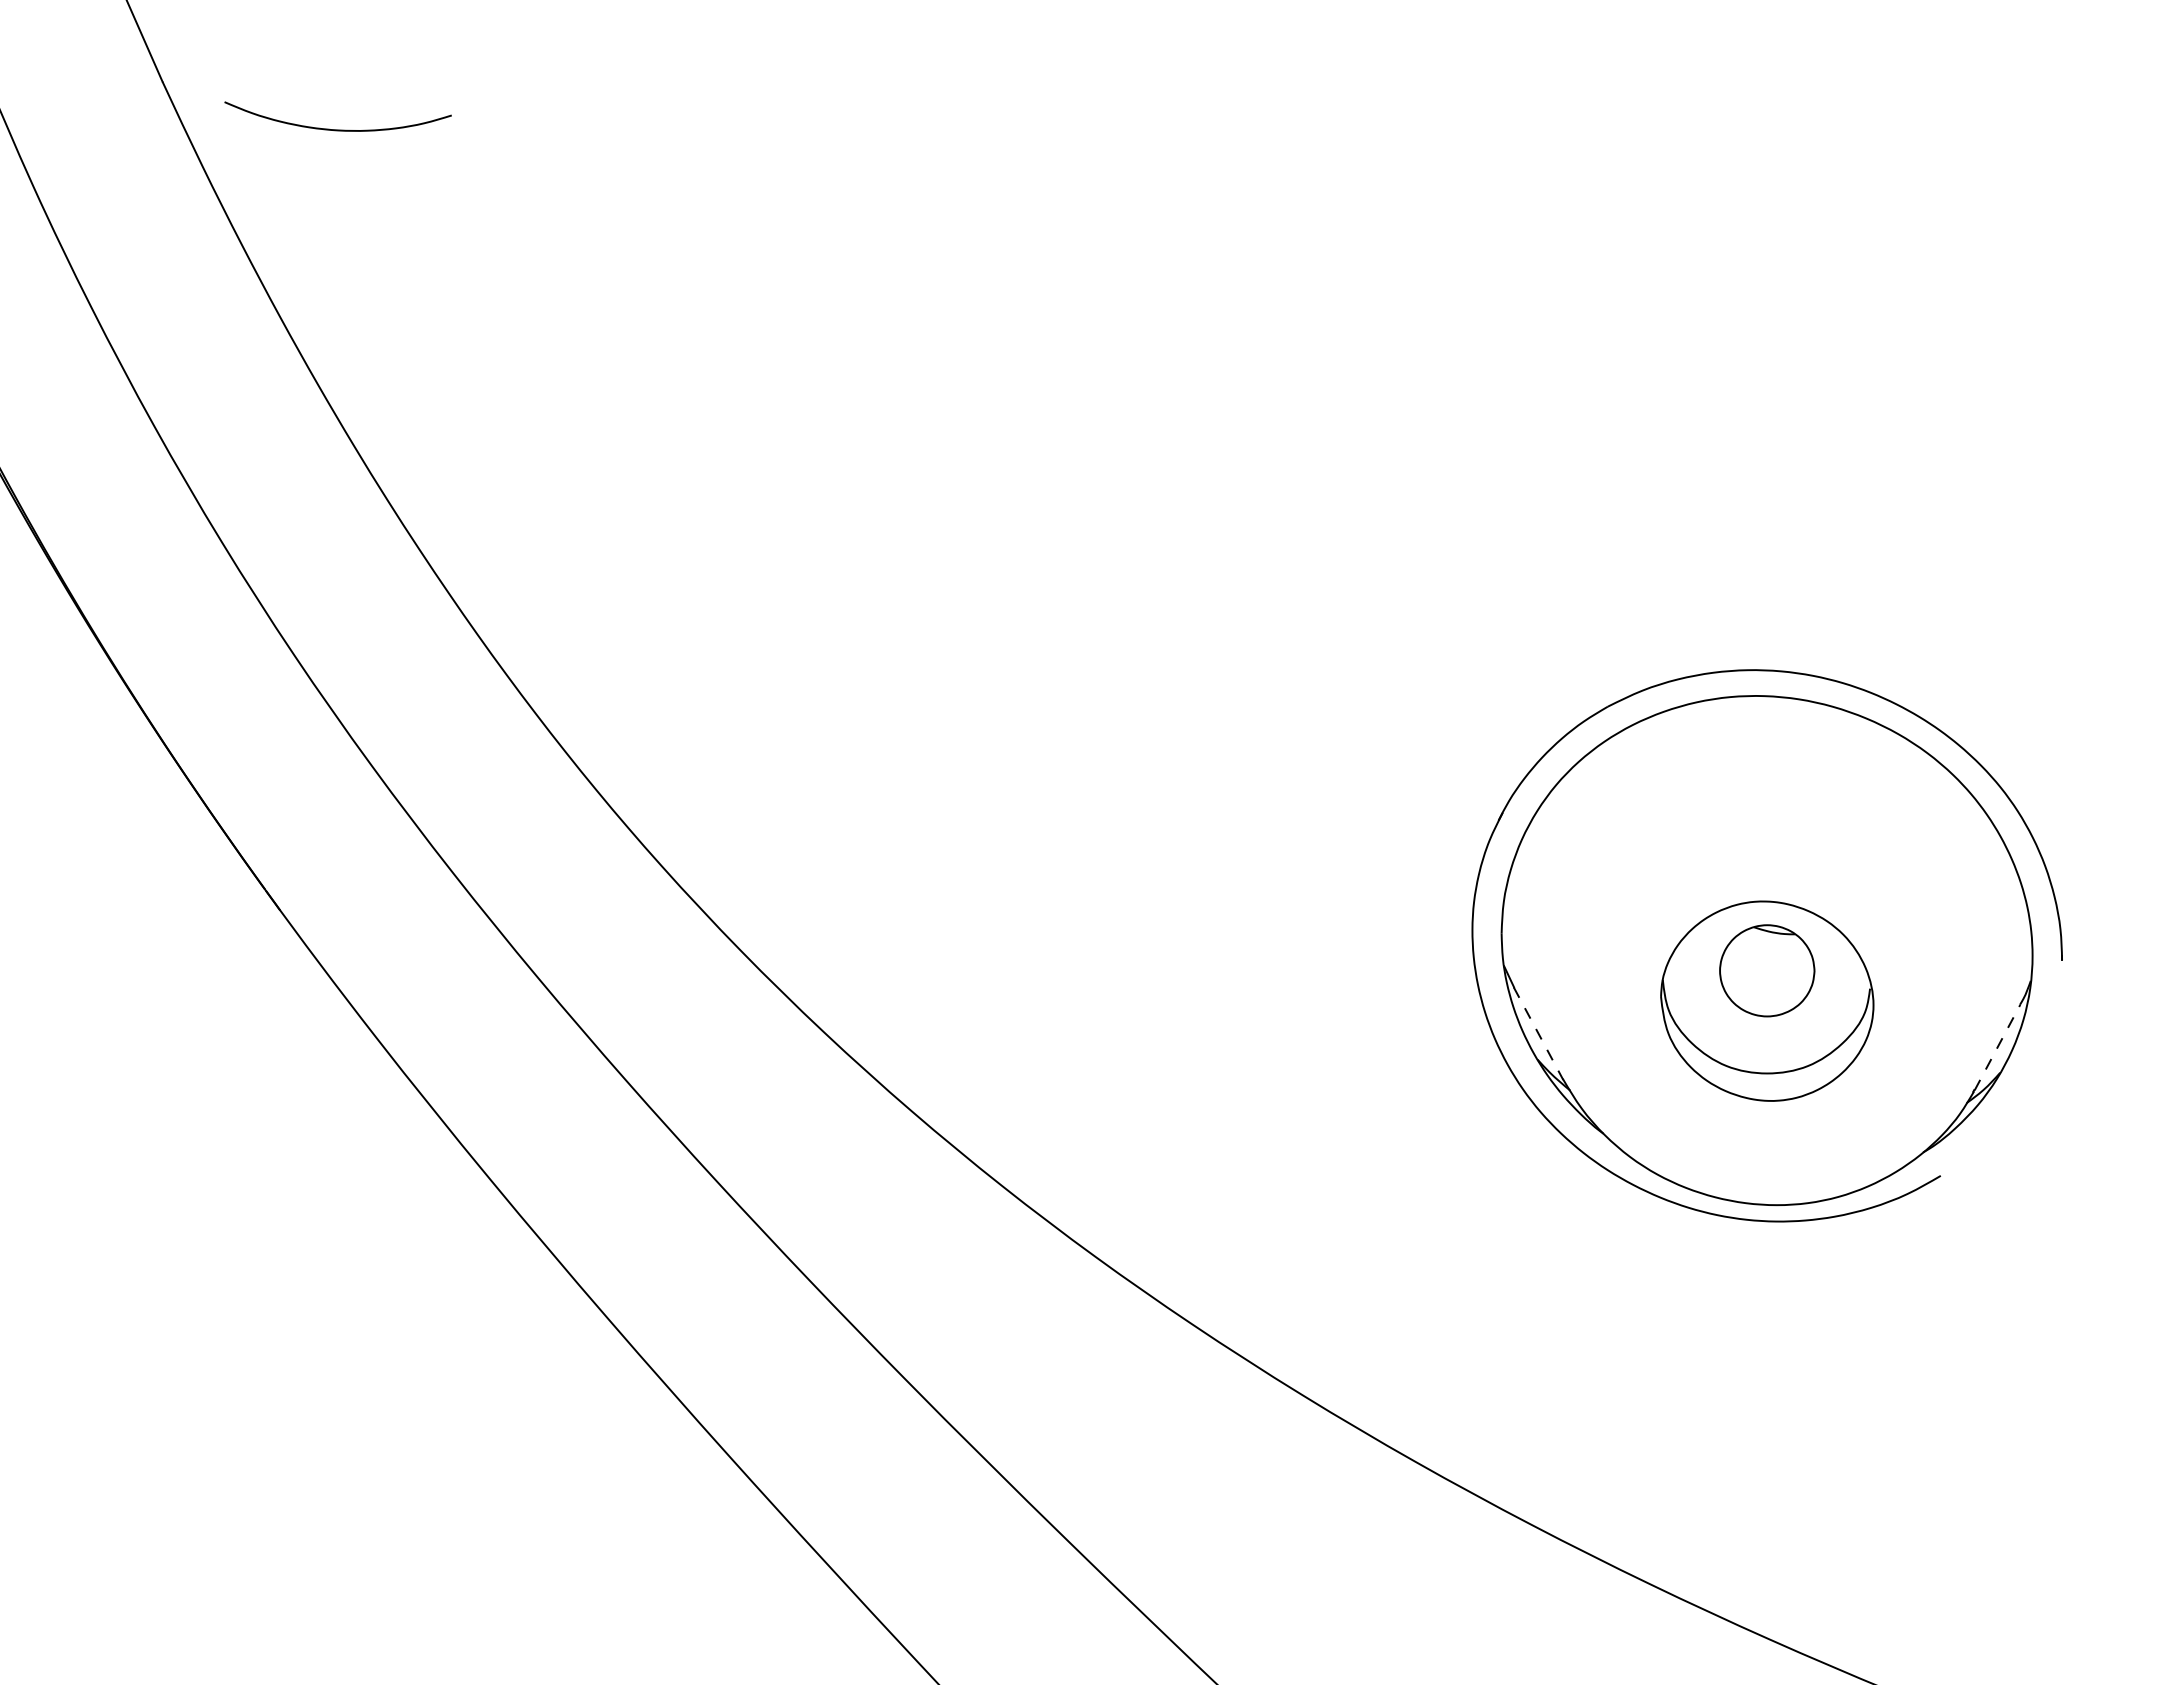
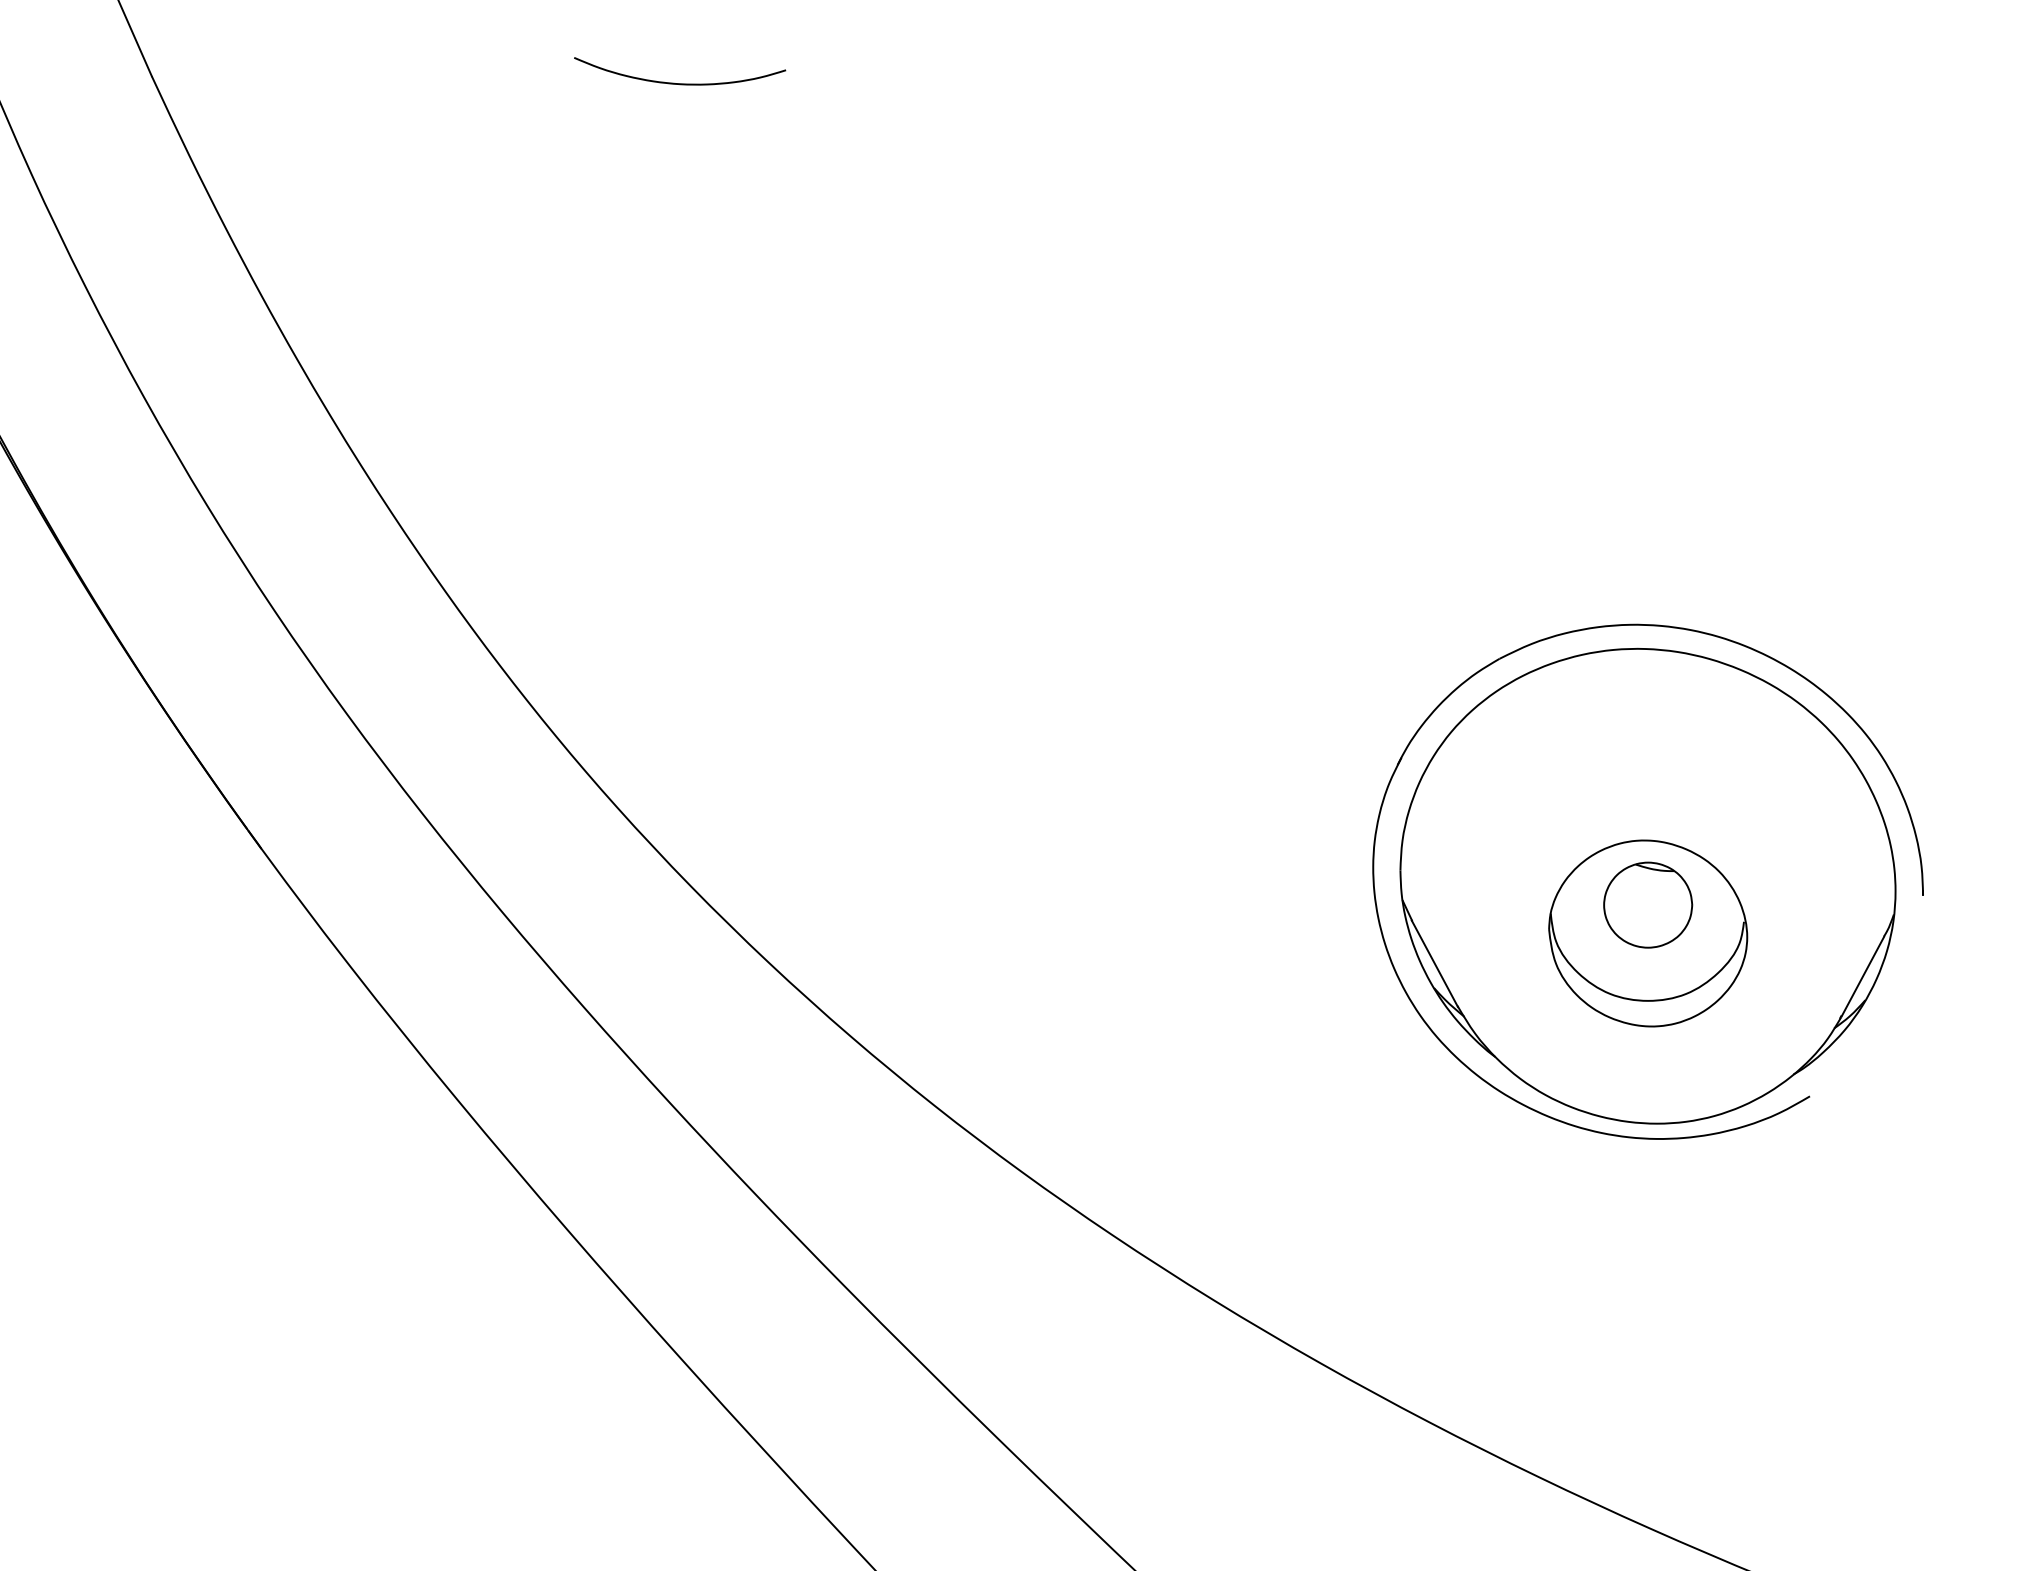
curve: (337, 129) -> (679, 83), moved
line: (1538, 1034) -> (1434, 964), dashed -> solid
line: (1997, 1047) -> (1862, 976), dashed -> solid

